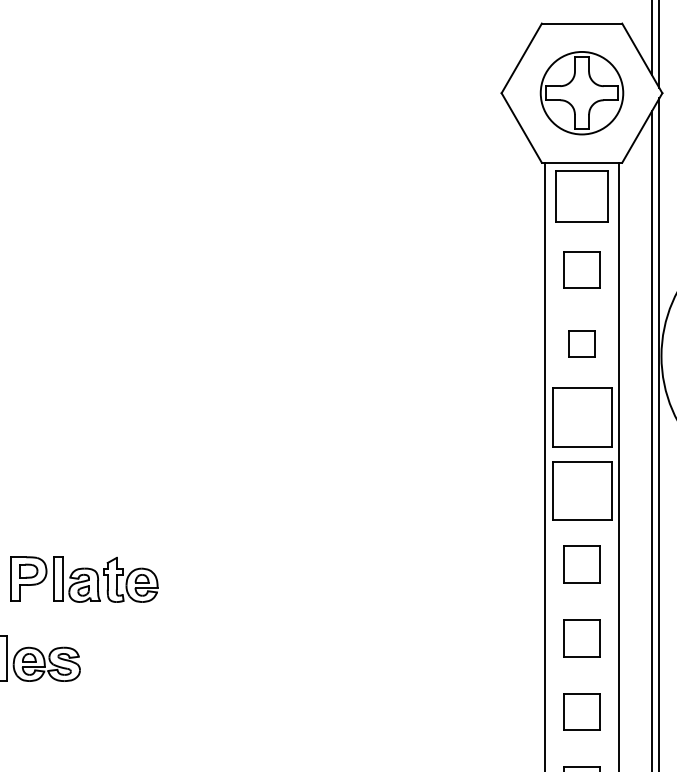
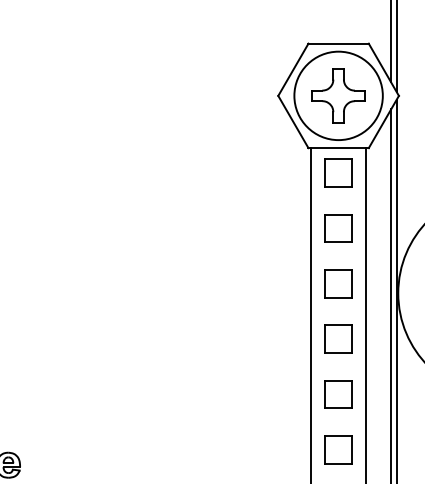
circle: (581, 93) -> (338, 96), size x1.43
part: (581, 196) -> (338, 173), size x0.71
part: (581, 343) -> (338, 283), size x1.43
part: (581, 417) -> (338, 339), size x0.62
part: (581, 490) -> (338, 394), size x0.62

